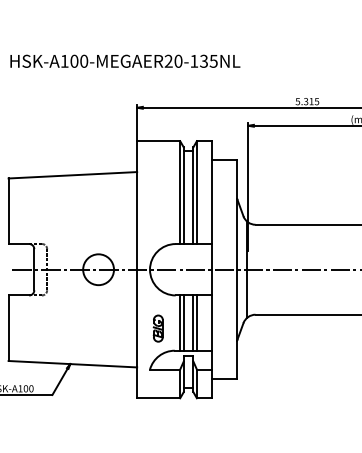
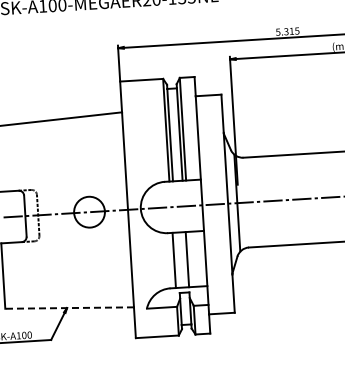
line: (183, 322) -> (177, 259), removed
line: (196, 322) -> (190, 258), removed
part: (157, 328) -> (151, 267), removed
line: (72, 364) -> (69, 308), solid -> dashed

